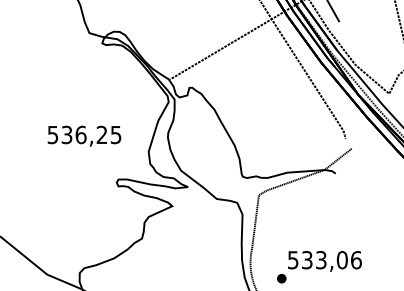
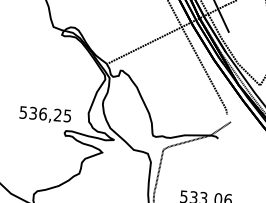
text: (84, 135) -> (45, 114), moved

